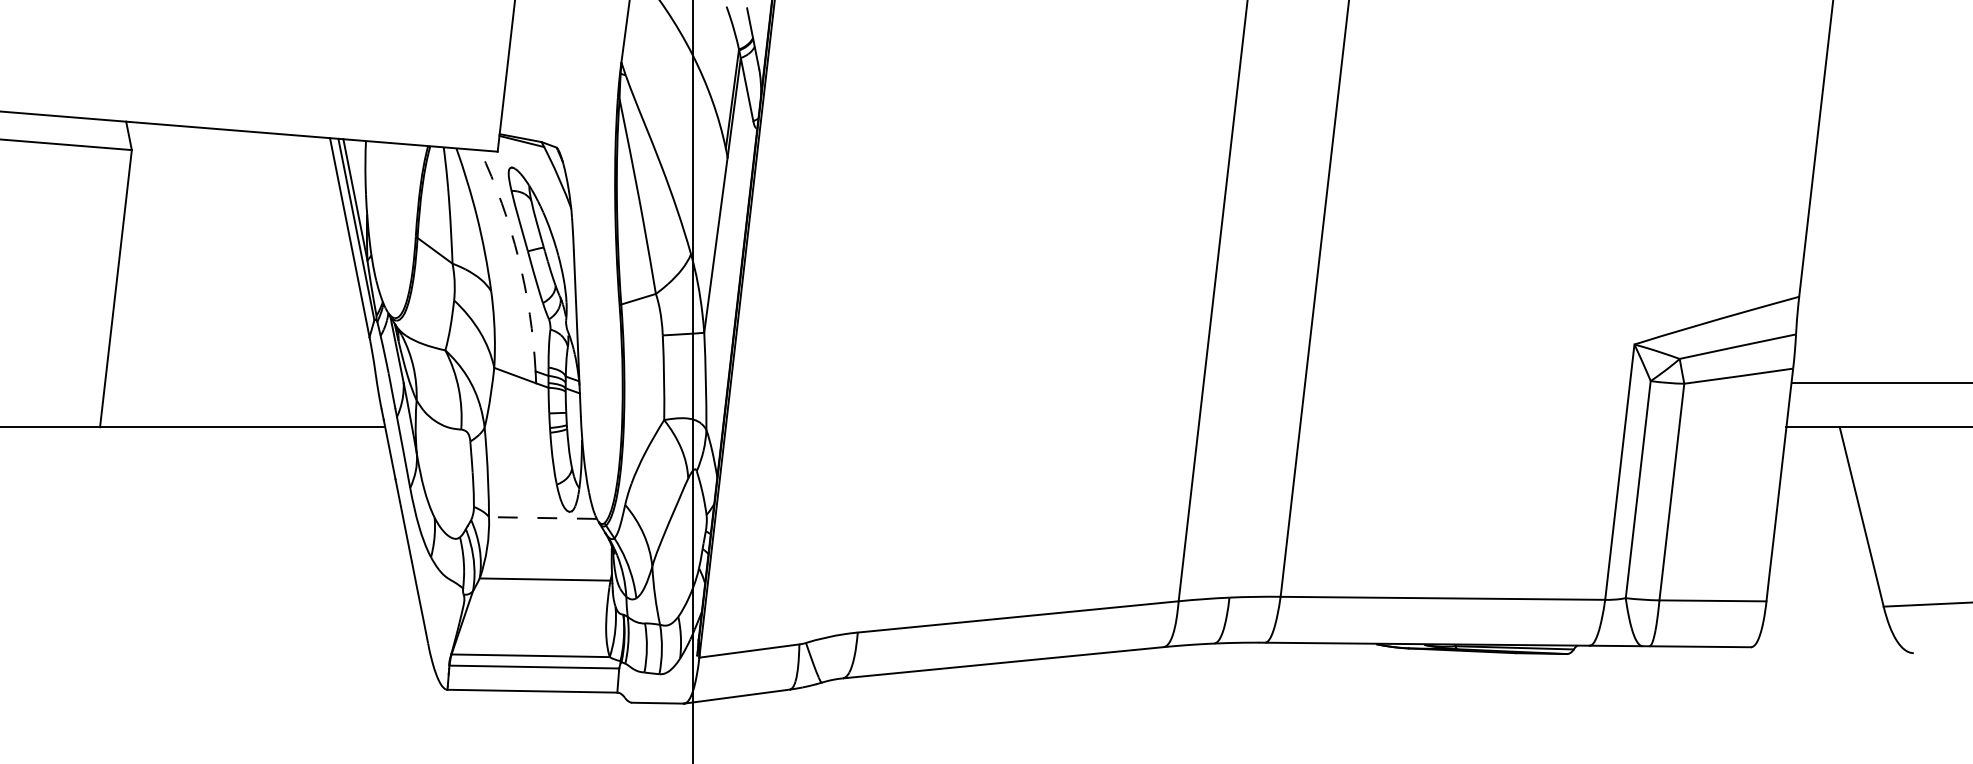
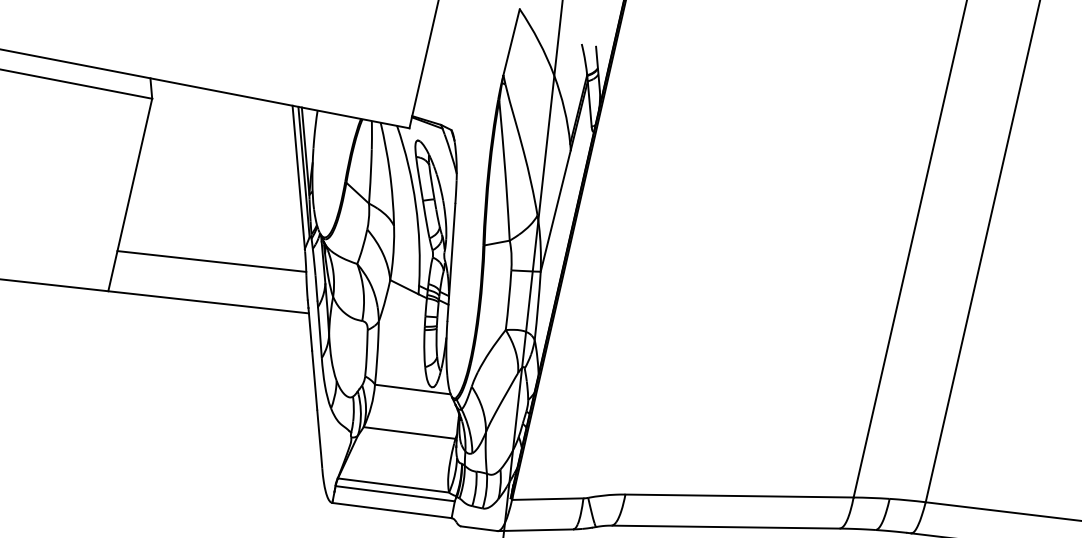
arc: (518, 258) -> (415, 205), dashed -> solid
line: (240, 369) -> (211, 261), added
line: (542, 518) -> (412, 389), dashed -> solid

